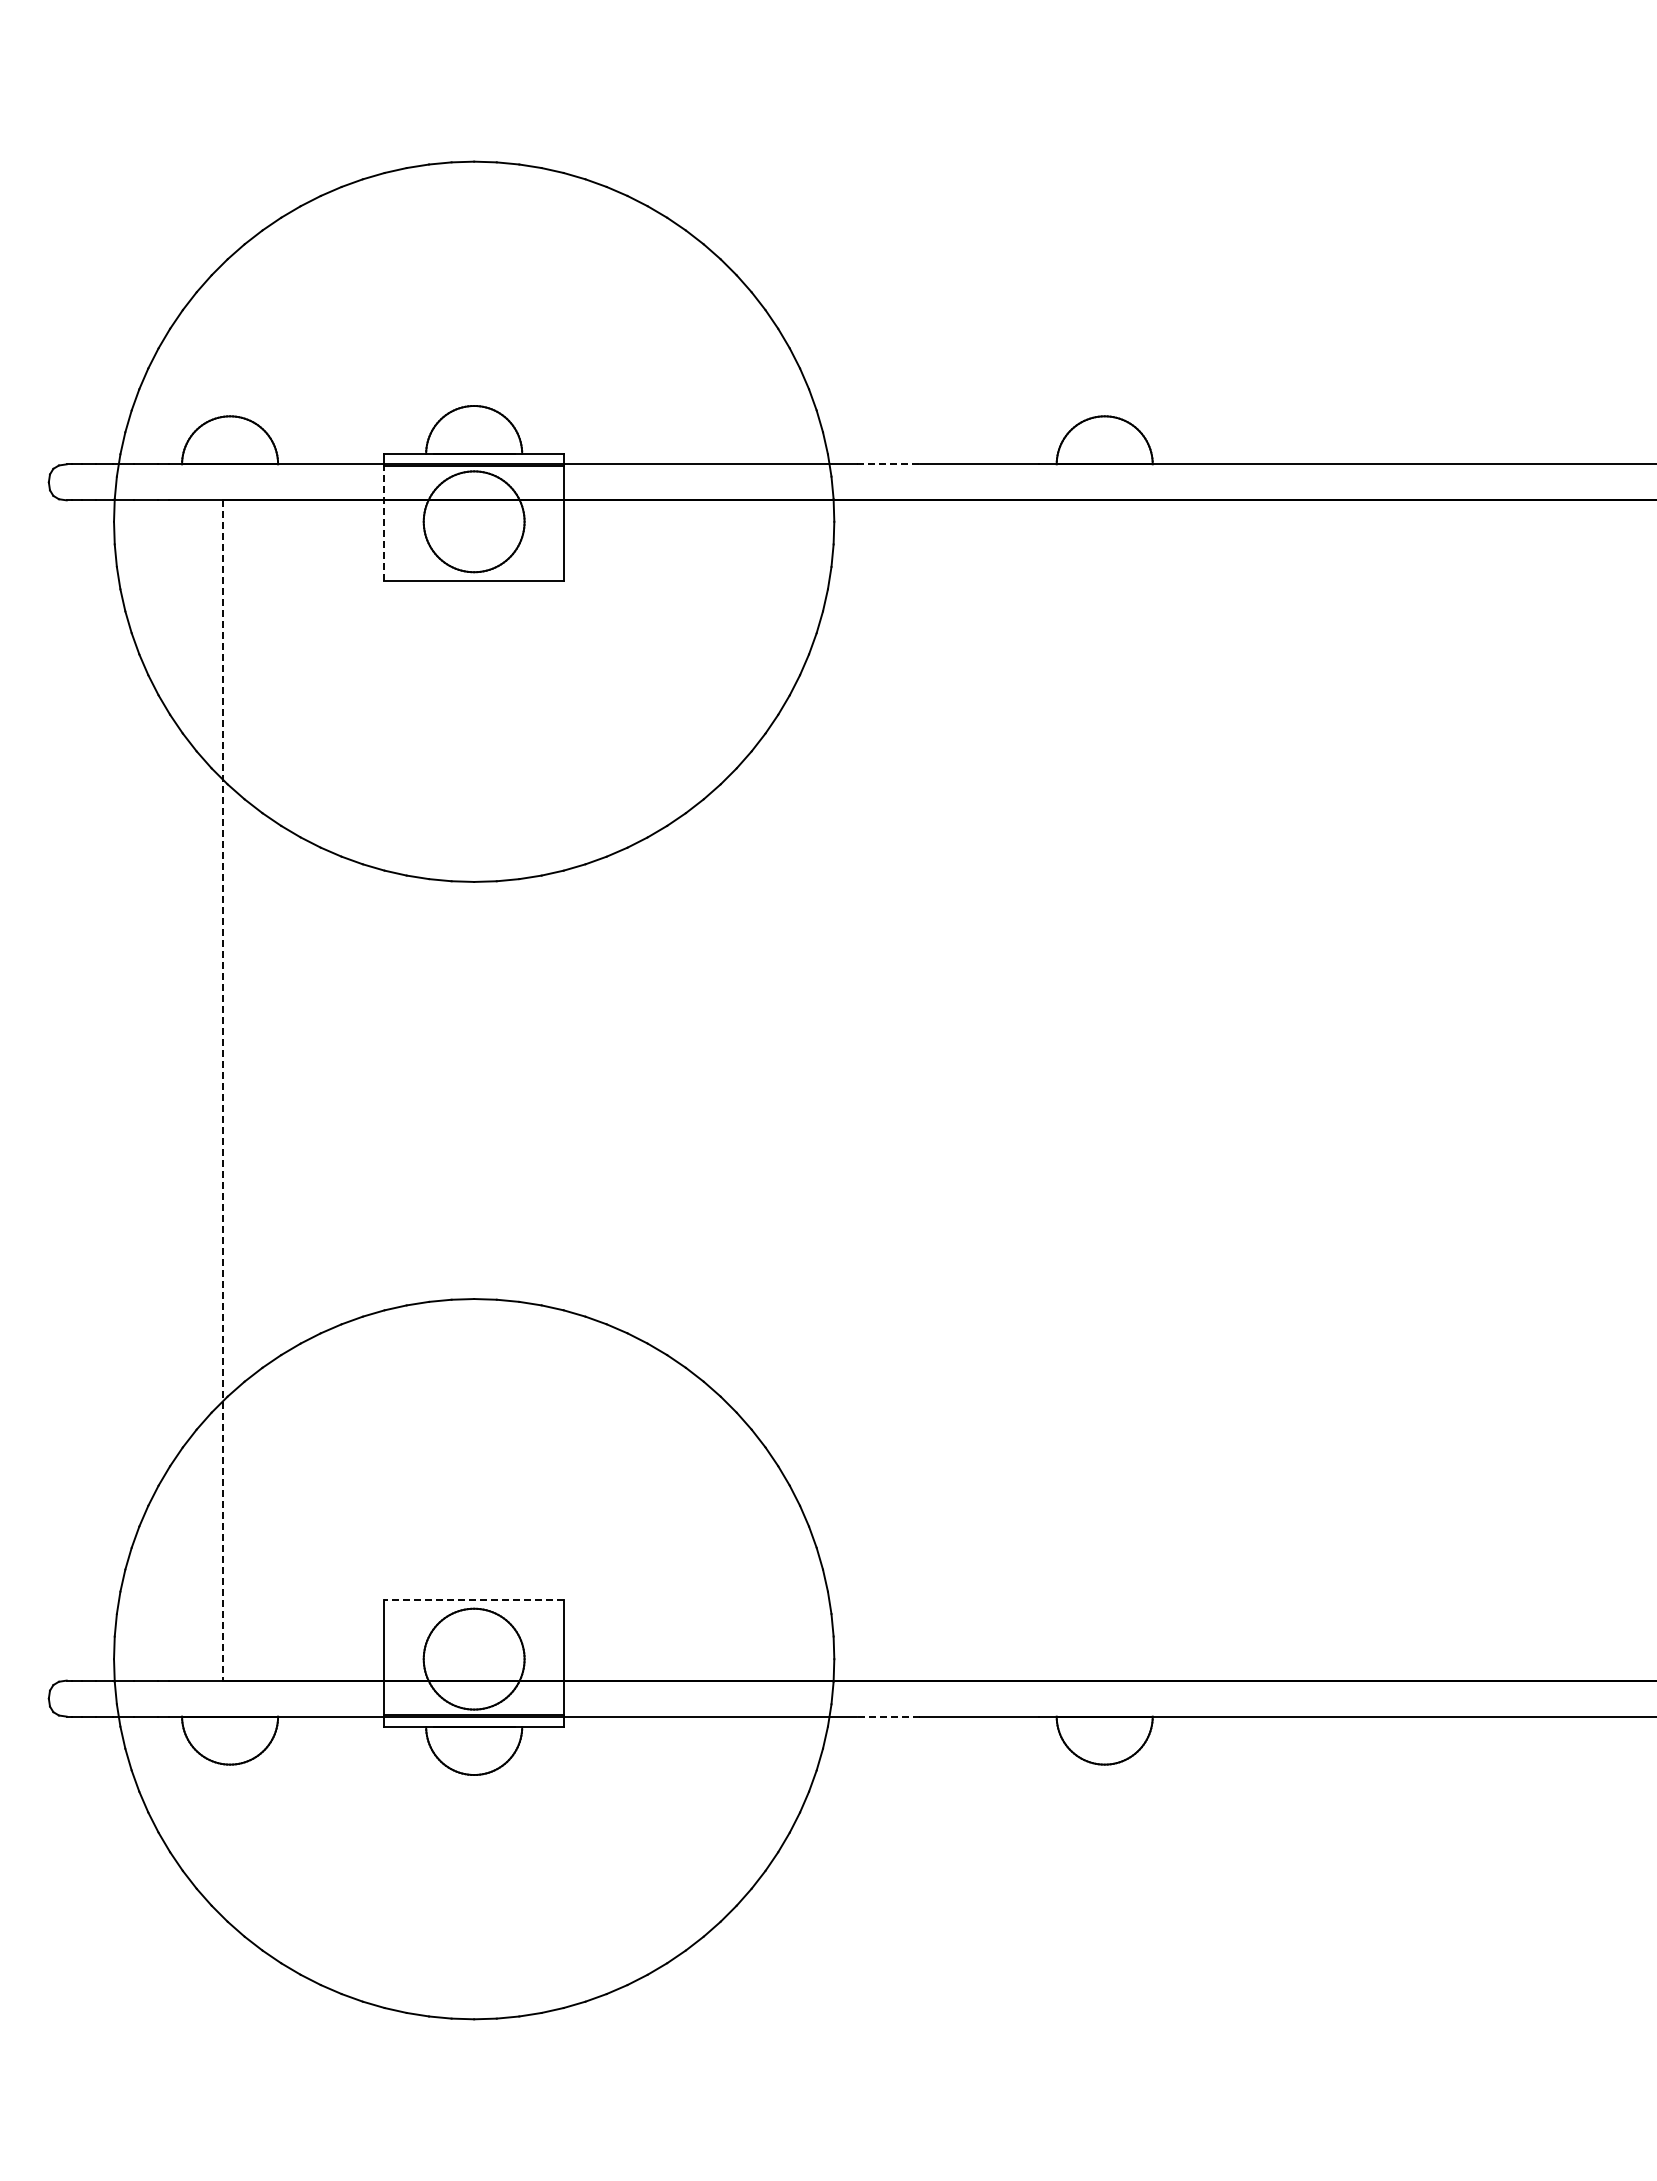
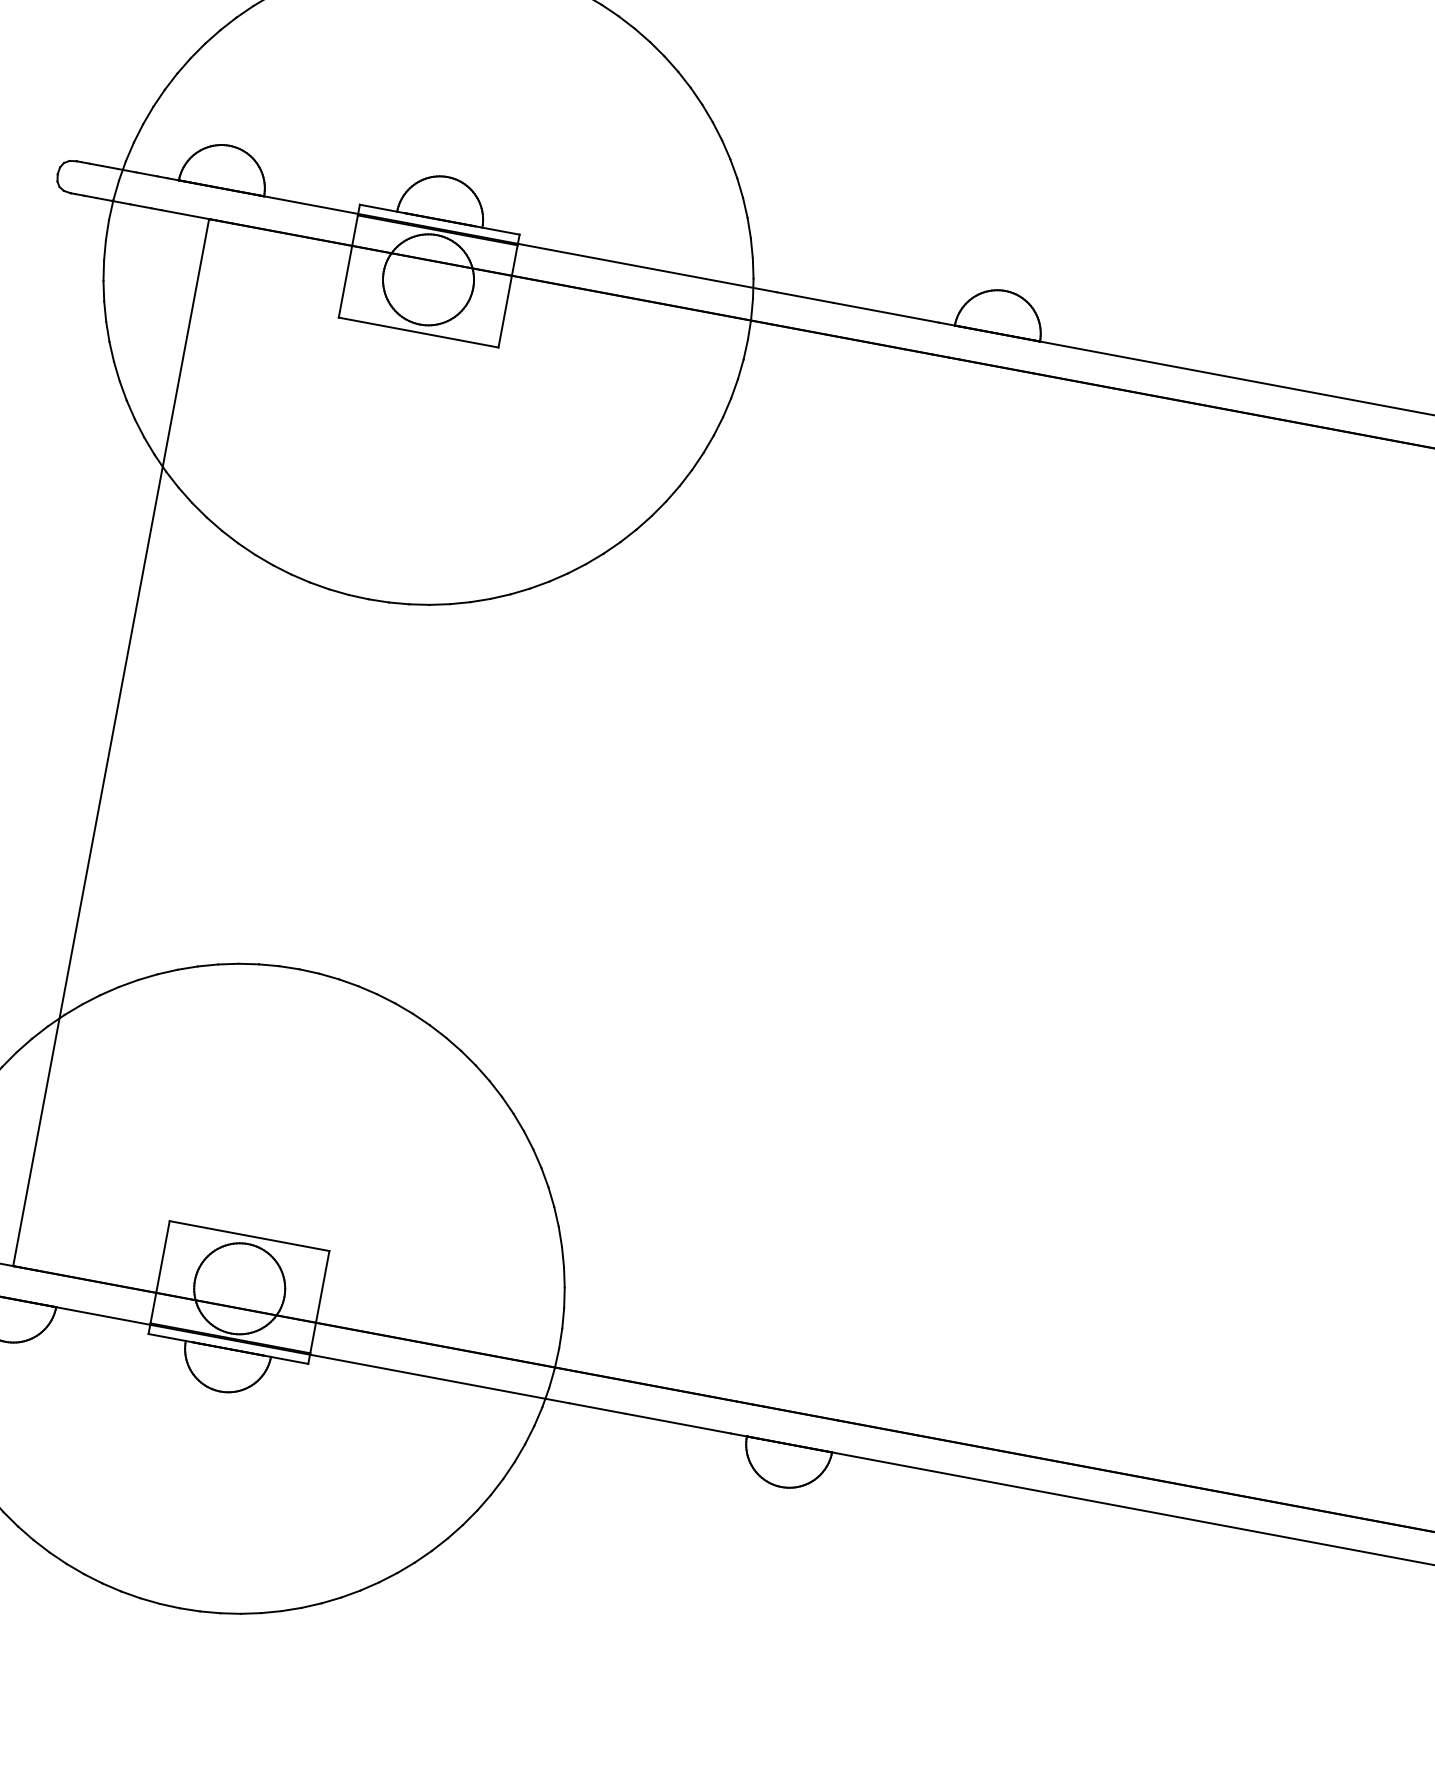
line: (888, 464) -> (805, 297), dashed -> solid
line: (384, 523) -> (348, 266), dashed -> solid
line: (222, 1090) -> (110, 742), dashed -> solid
line: (473, 1599) -> (249, 1235), dashed -> solid
line: (888, 1716) -> (597, 1408), dashed -> solid

